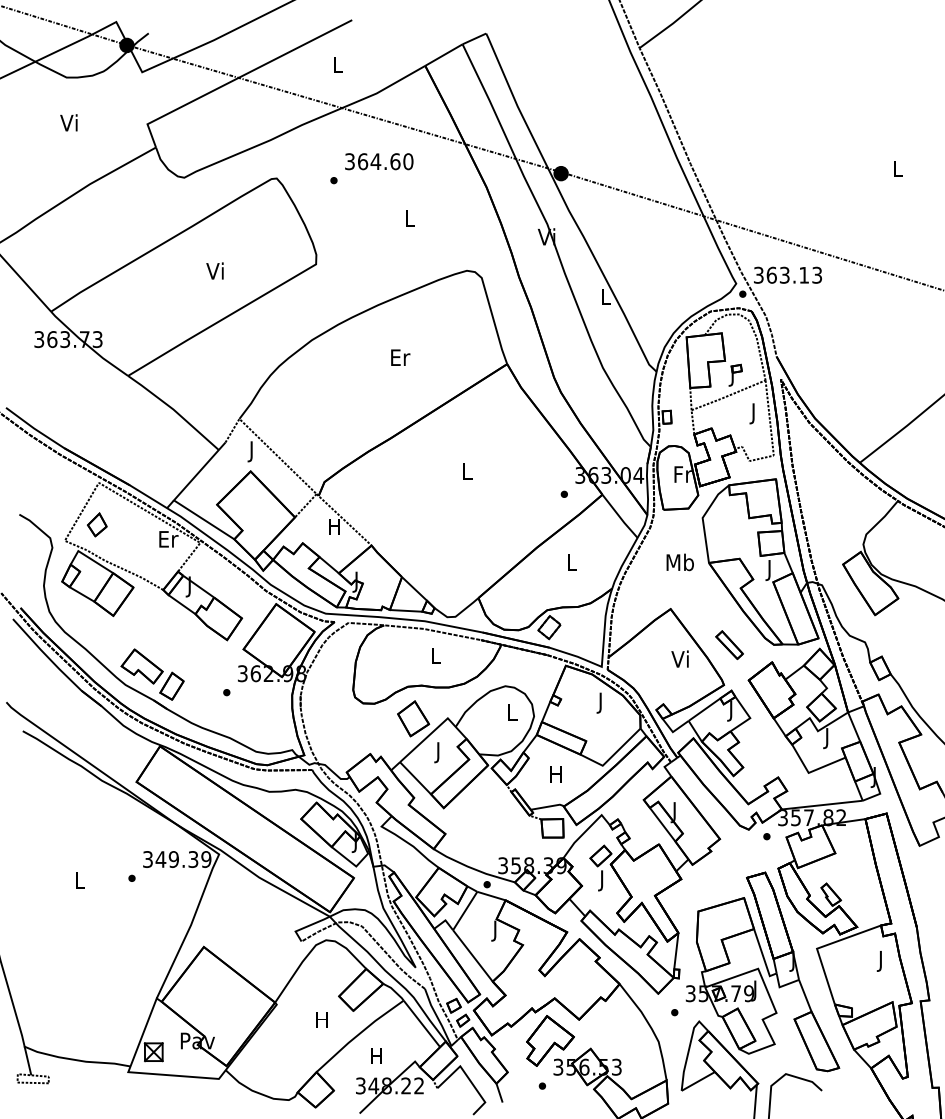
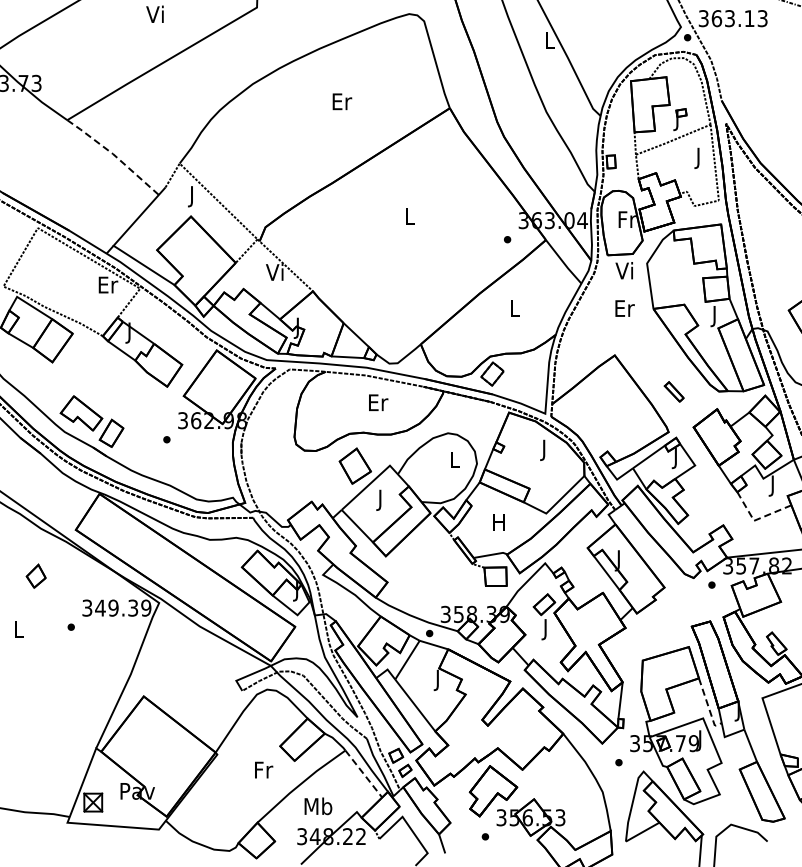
line: (174, 410) -> (114, 155), solid -> dashed
part: (97, 524) -> (36, 575), moved
text: (333, 526) -> (274, 272), H -> Vi
text: (679, 562) -> (623, 308), Mb -> Er
part: (729, 645) -> (674, 392), size x0.7
text: (436, 655) -> (378, 402), L -> Er
text: (679, 658) -> (623, 270), moved
line: (811, 771) -> (756, 519), solid -> dashed
line: (763, 957) -> (708, 707), solid -> dashed
text: (323, 1019) -> (264, 769), H -> Fr
line: (421, 1023) -> (363, 773), solid -> dashed
text: (376, 1055) -> (317, 805), H -> Mb

